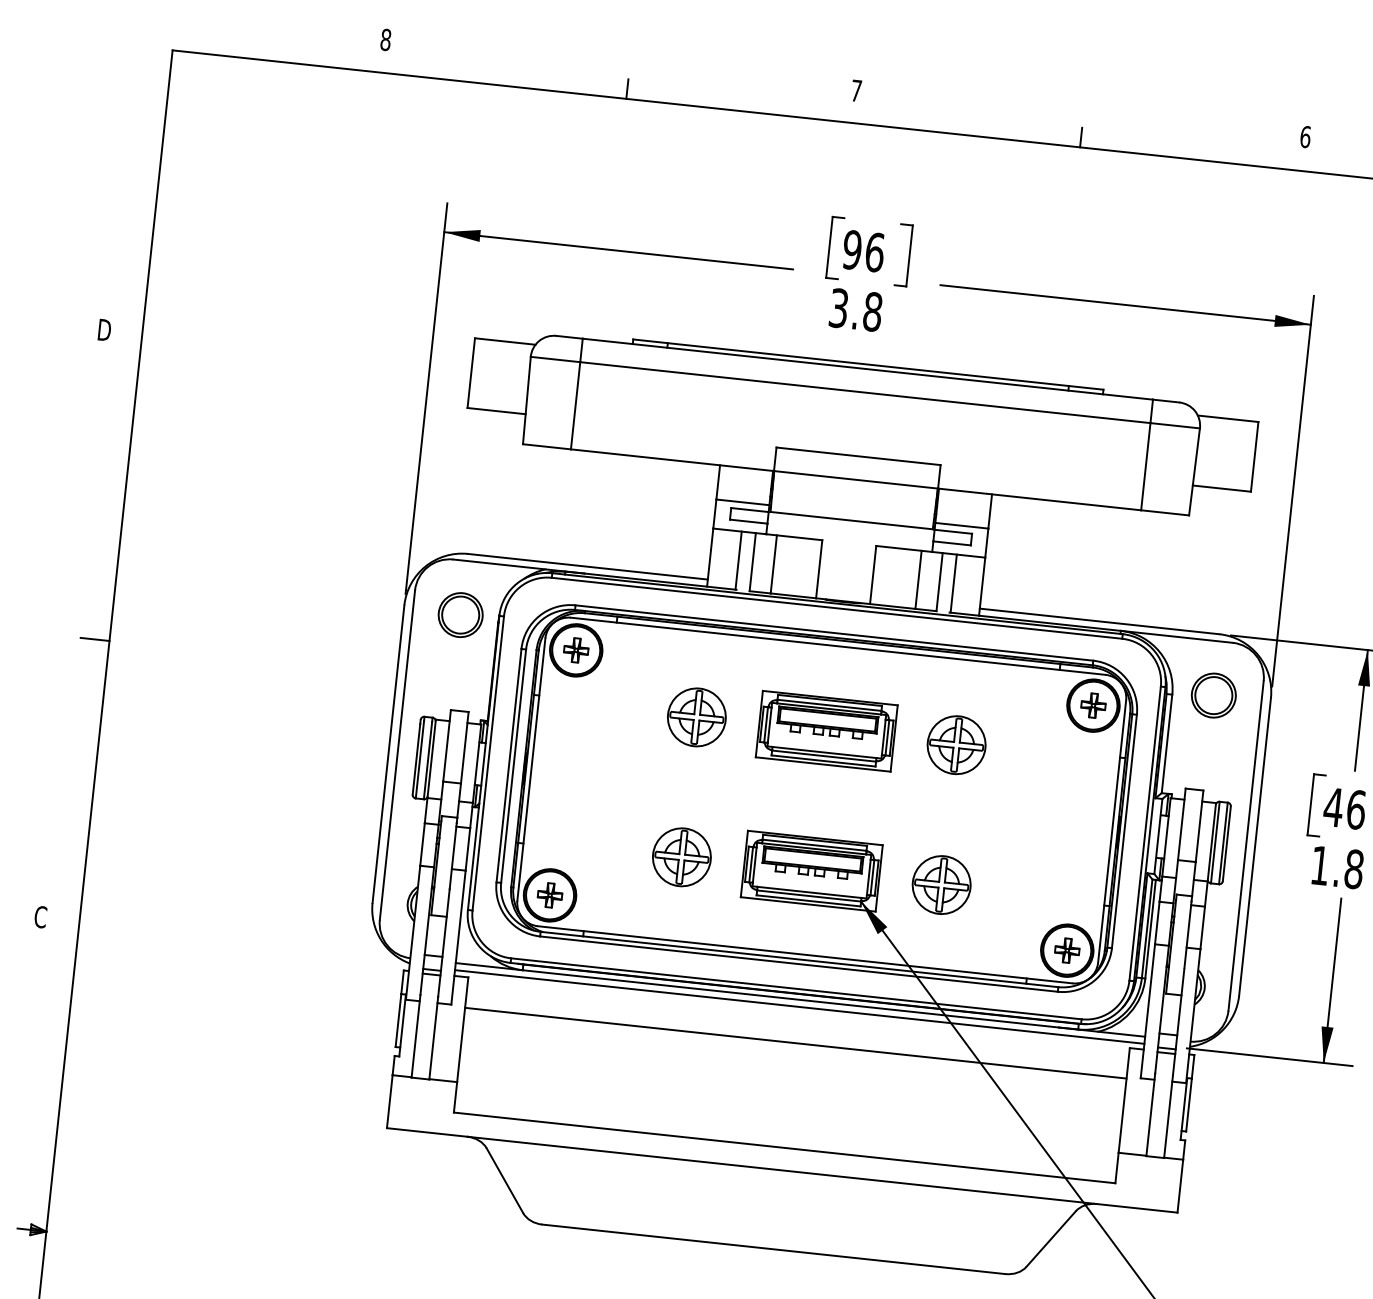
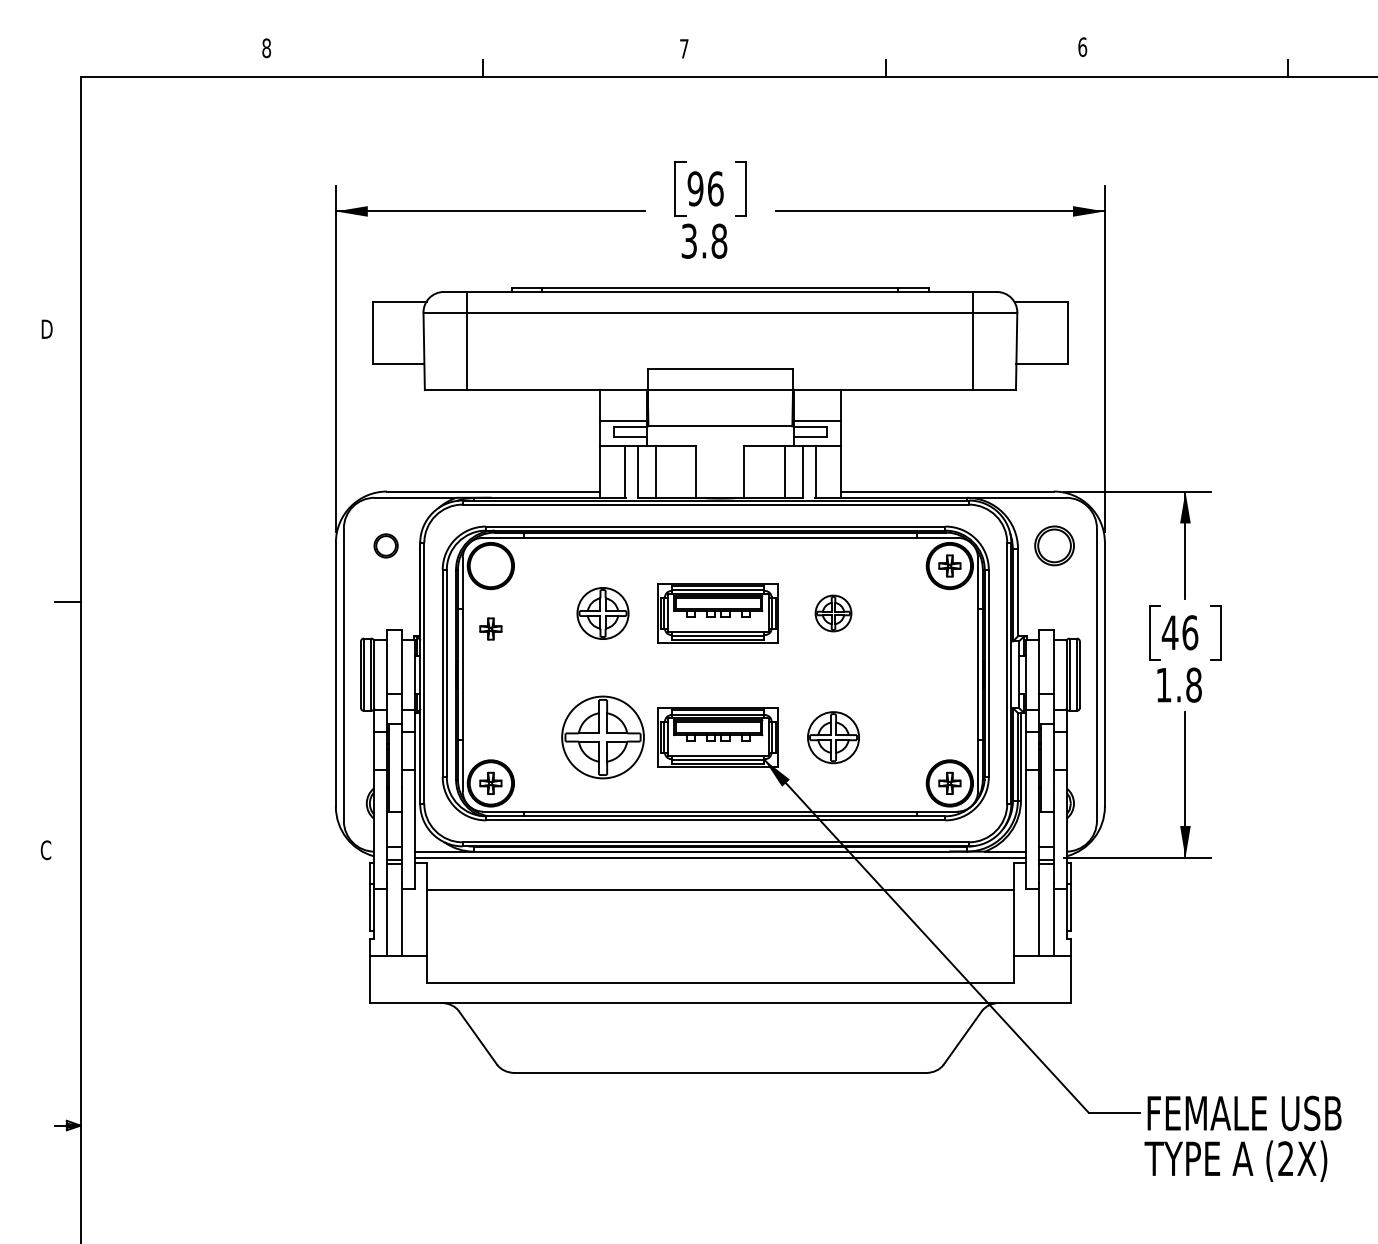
part: (459, 614) -> (385, 545), size x0.6
part: (575, 649) -> (490, 628), moved
part: (956, 745) -> (833, 613), size x0.7
part: (681, 857) -> (602, 737), size x1.6

